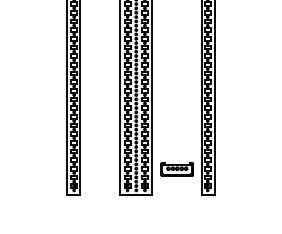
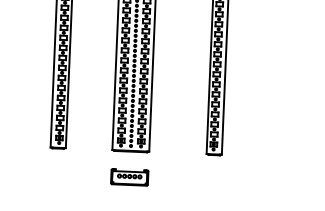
part: (177, 169) -> (129, 177), moved

